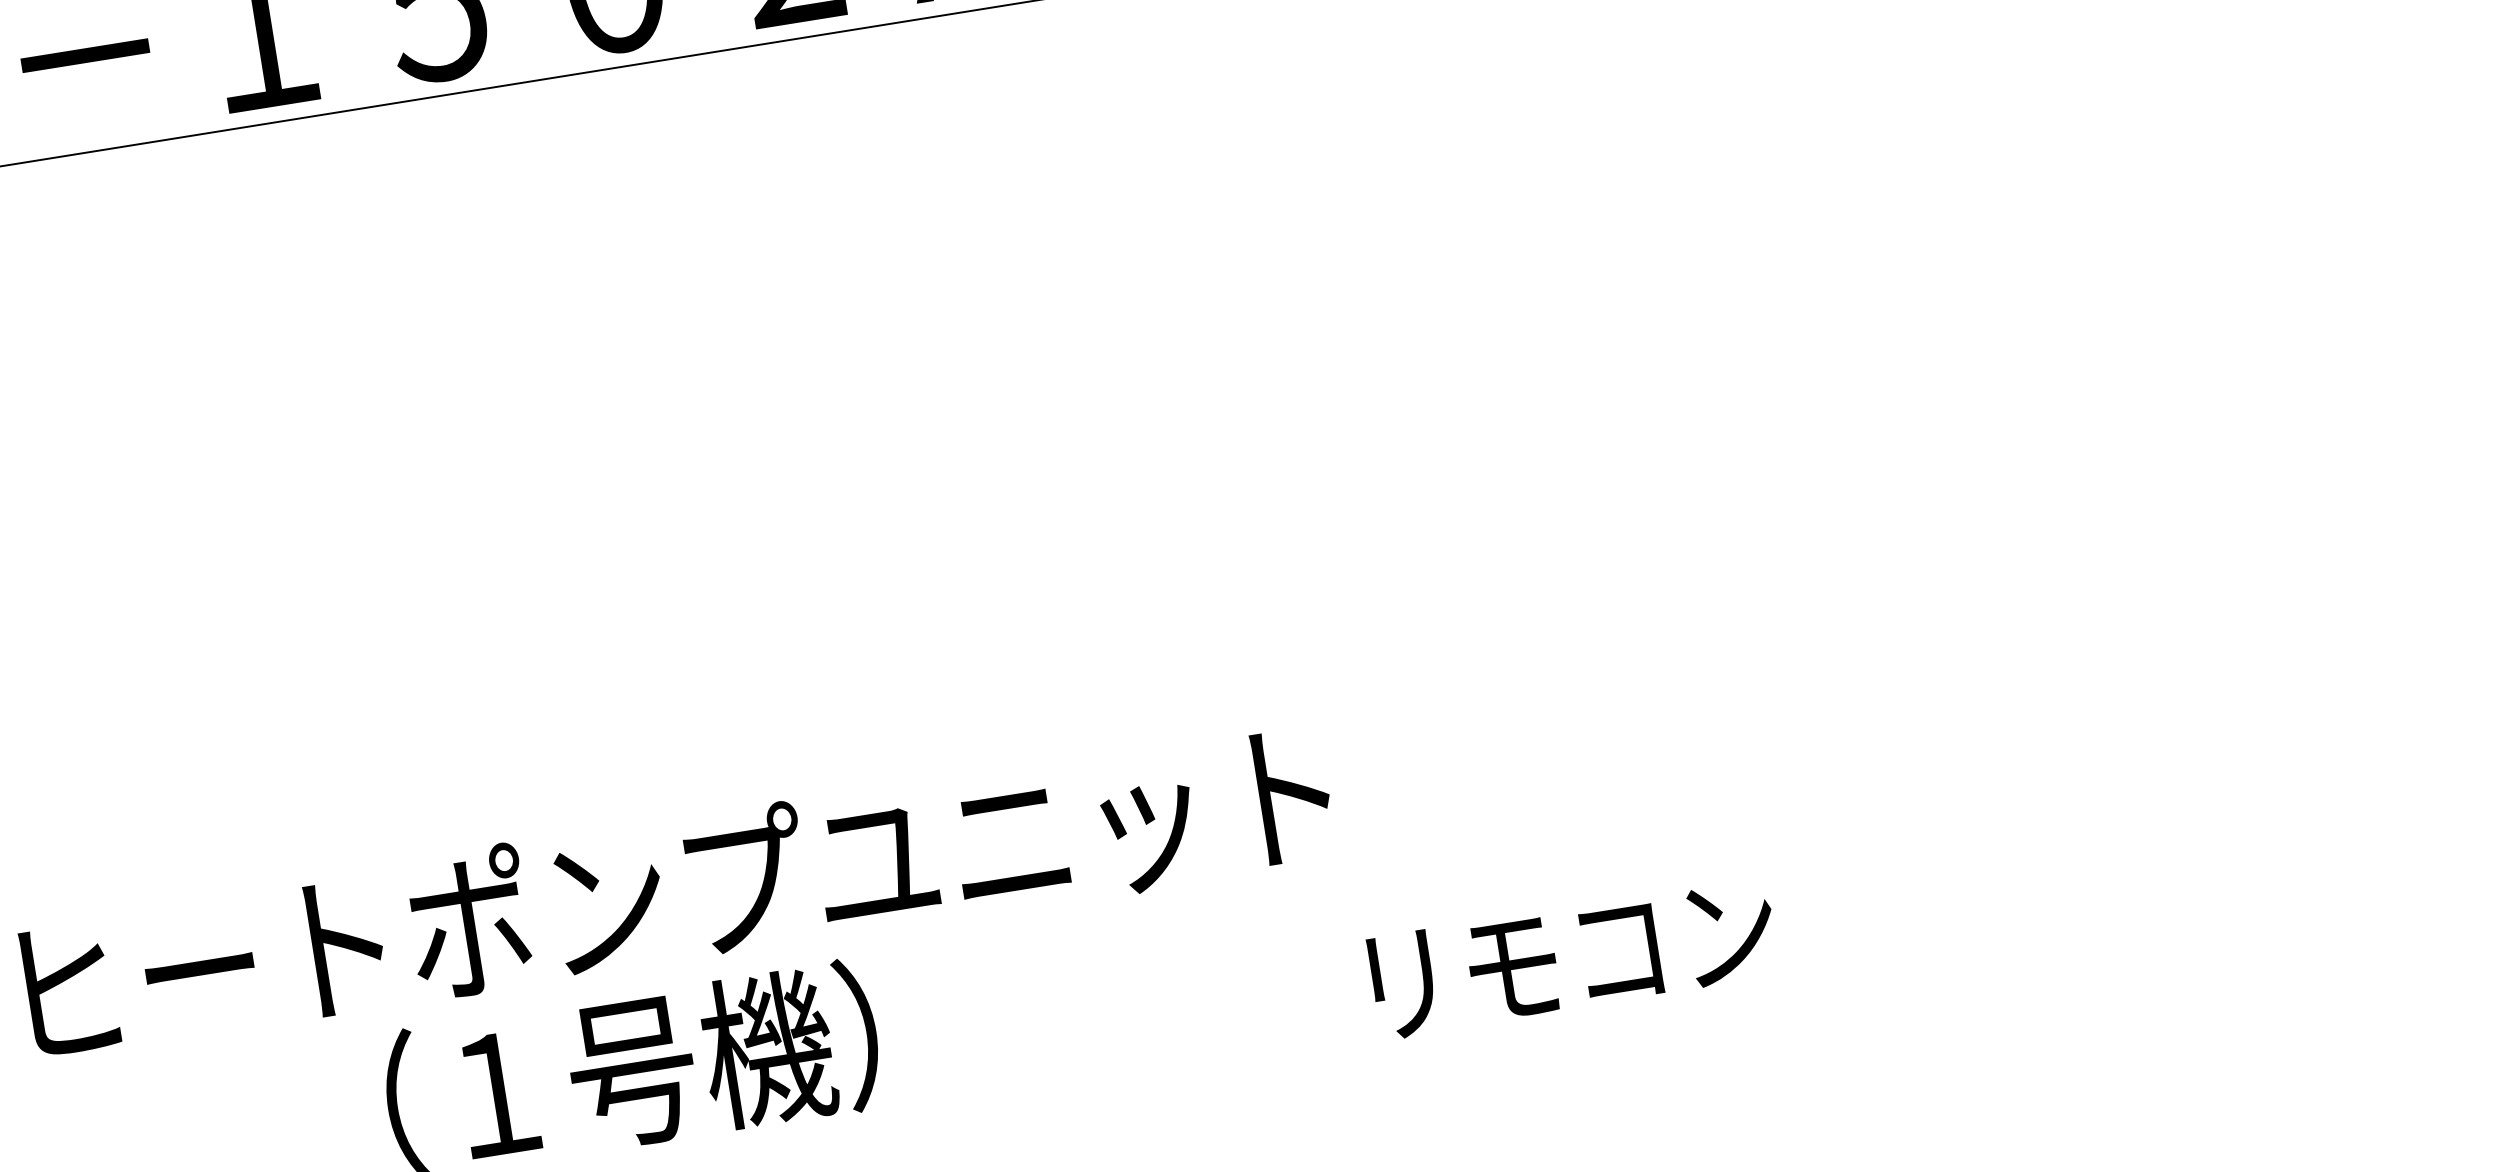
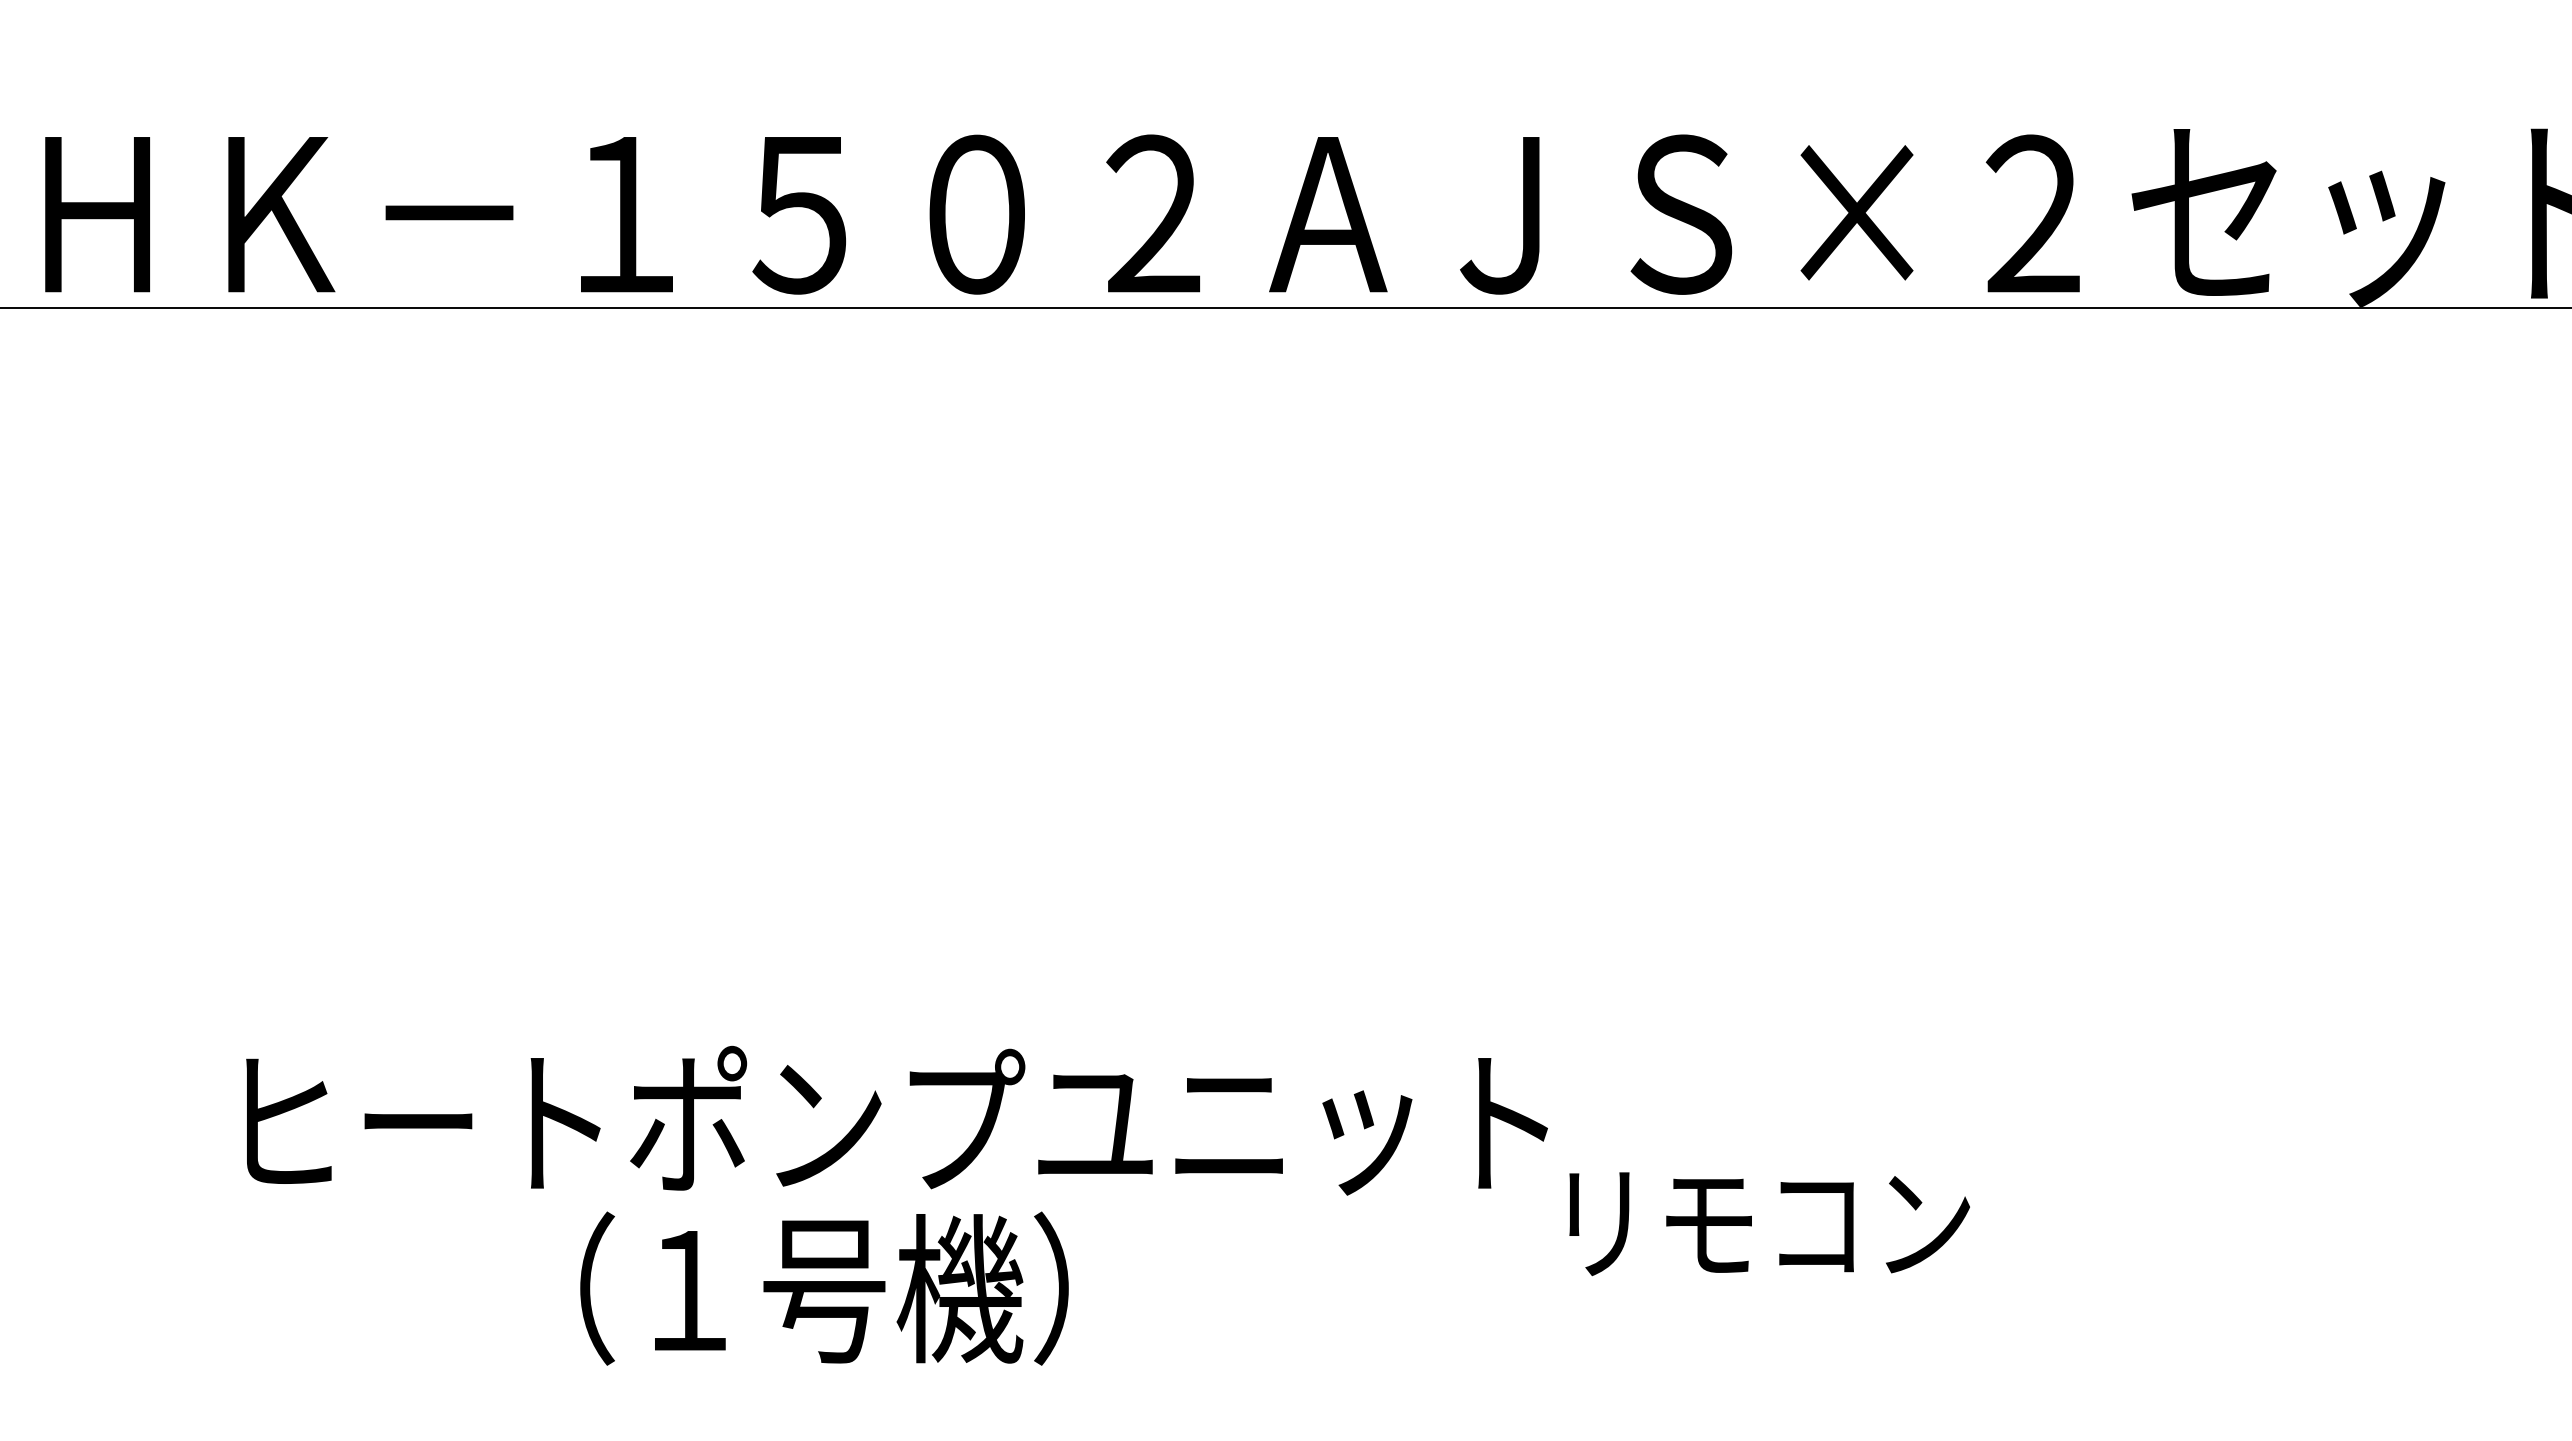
text: (1573, 958) -> (1769, 1224), moved

